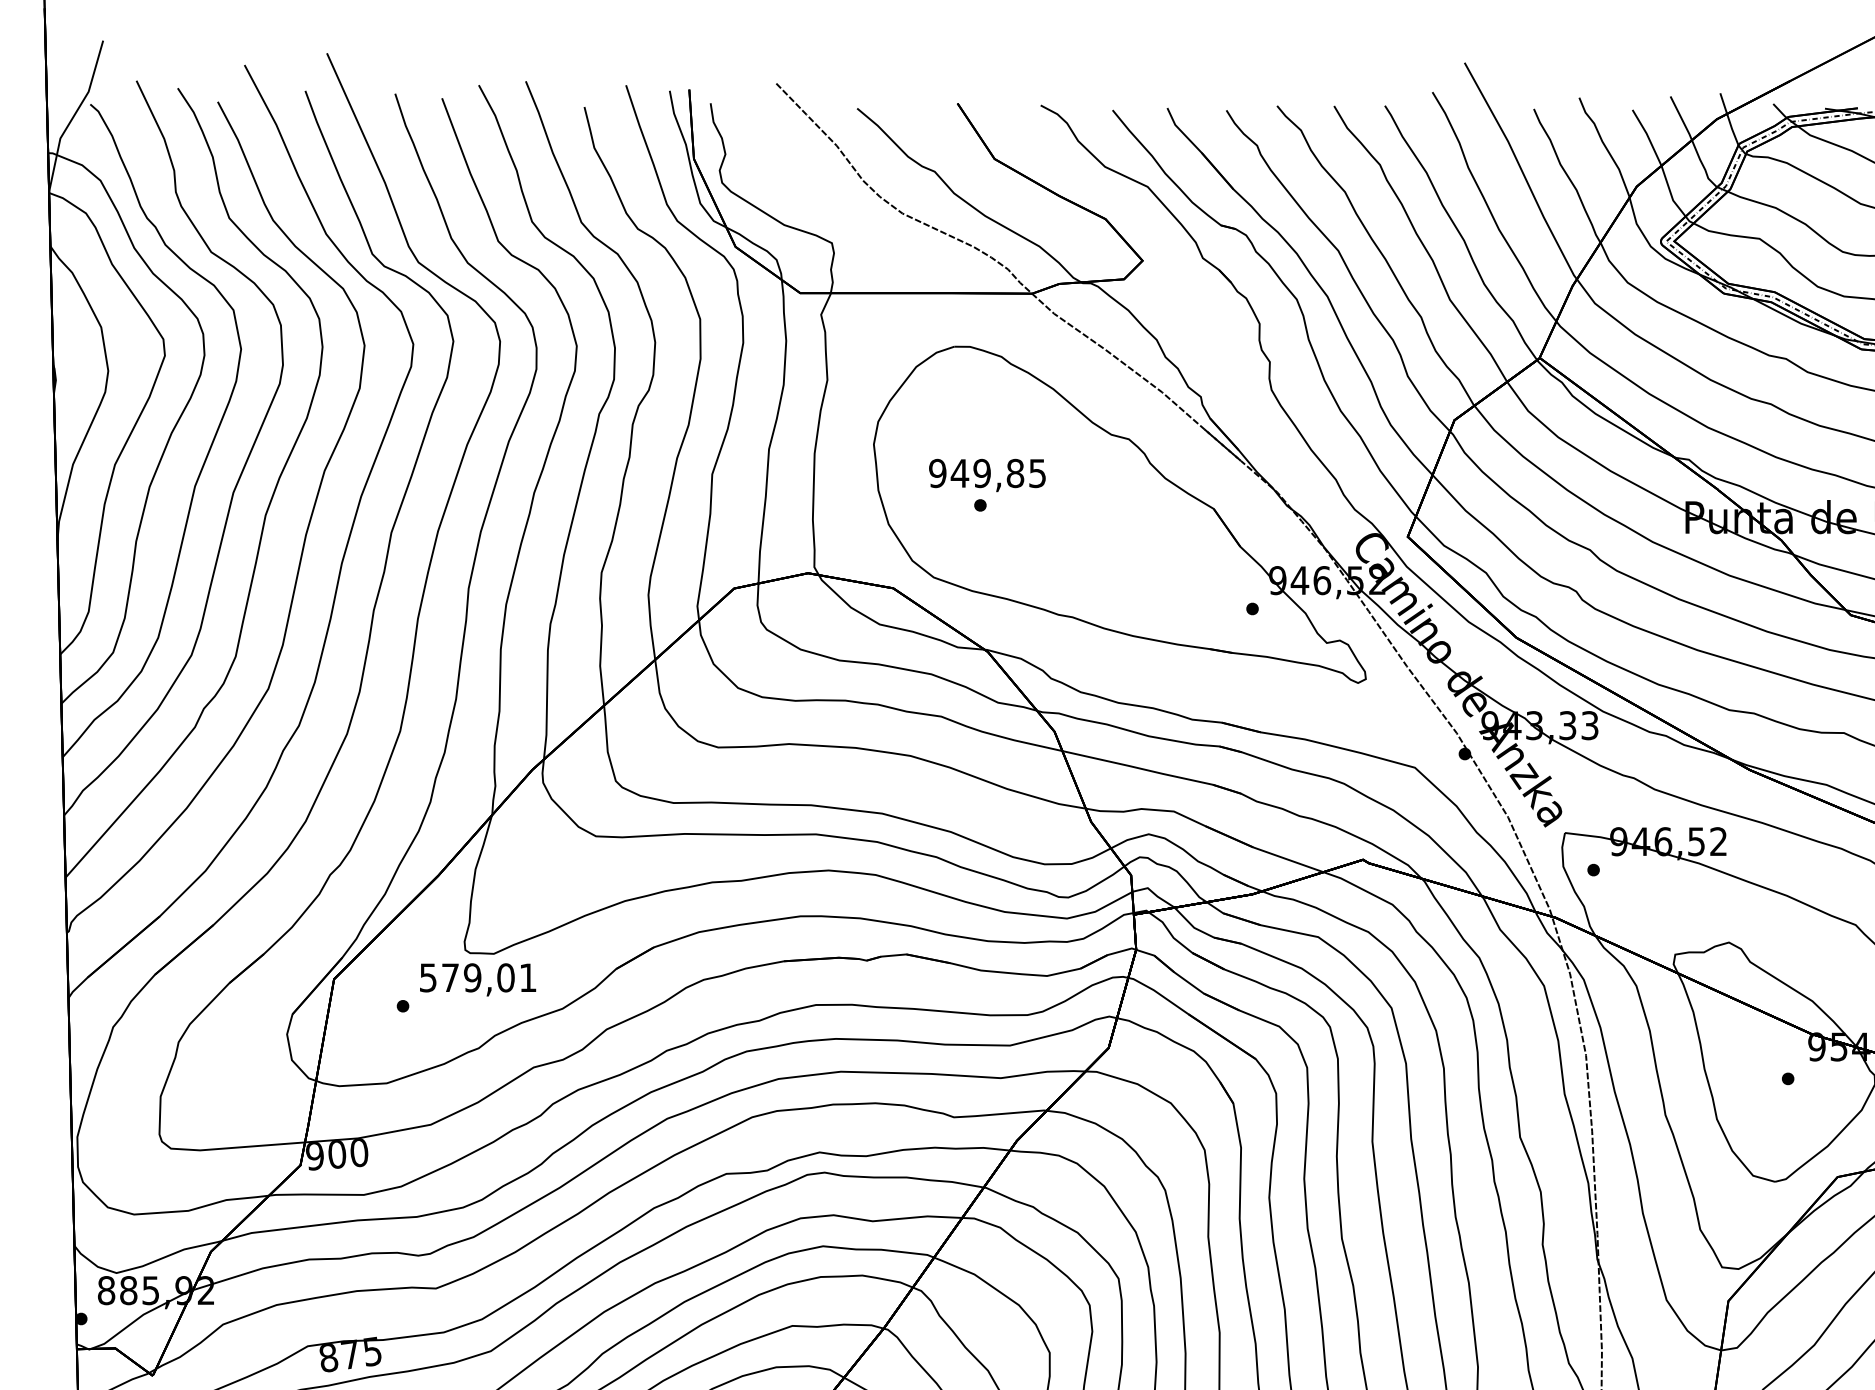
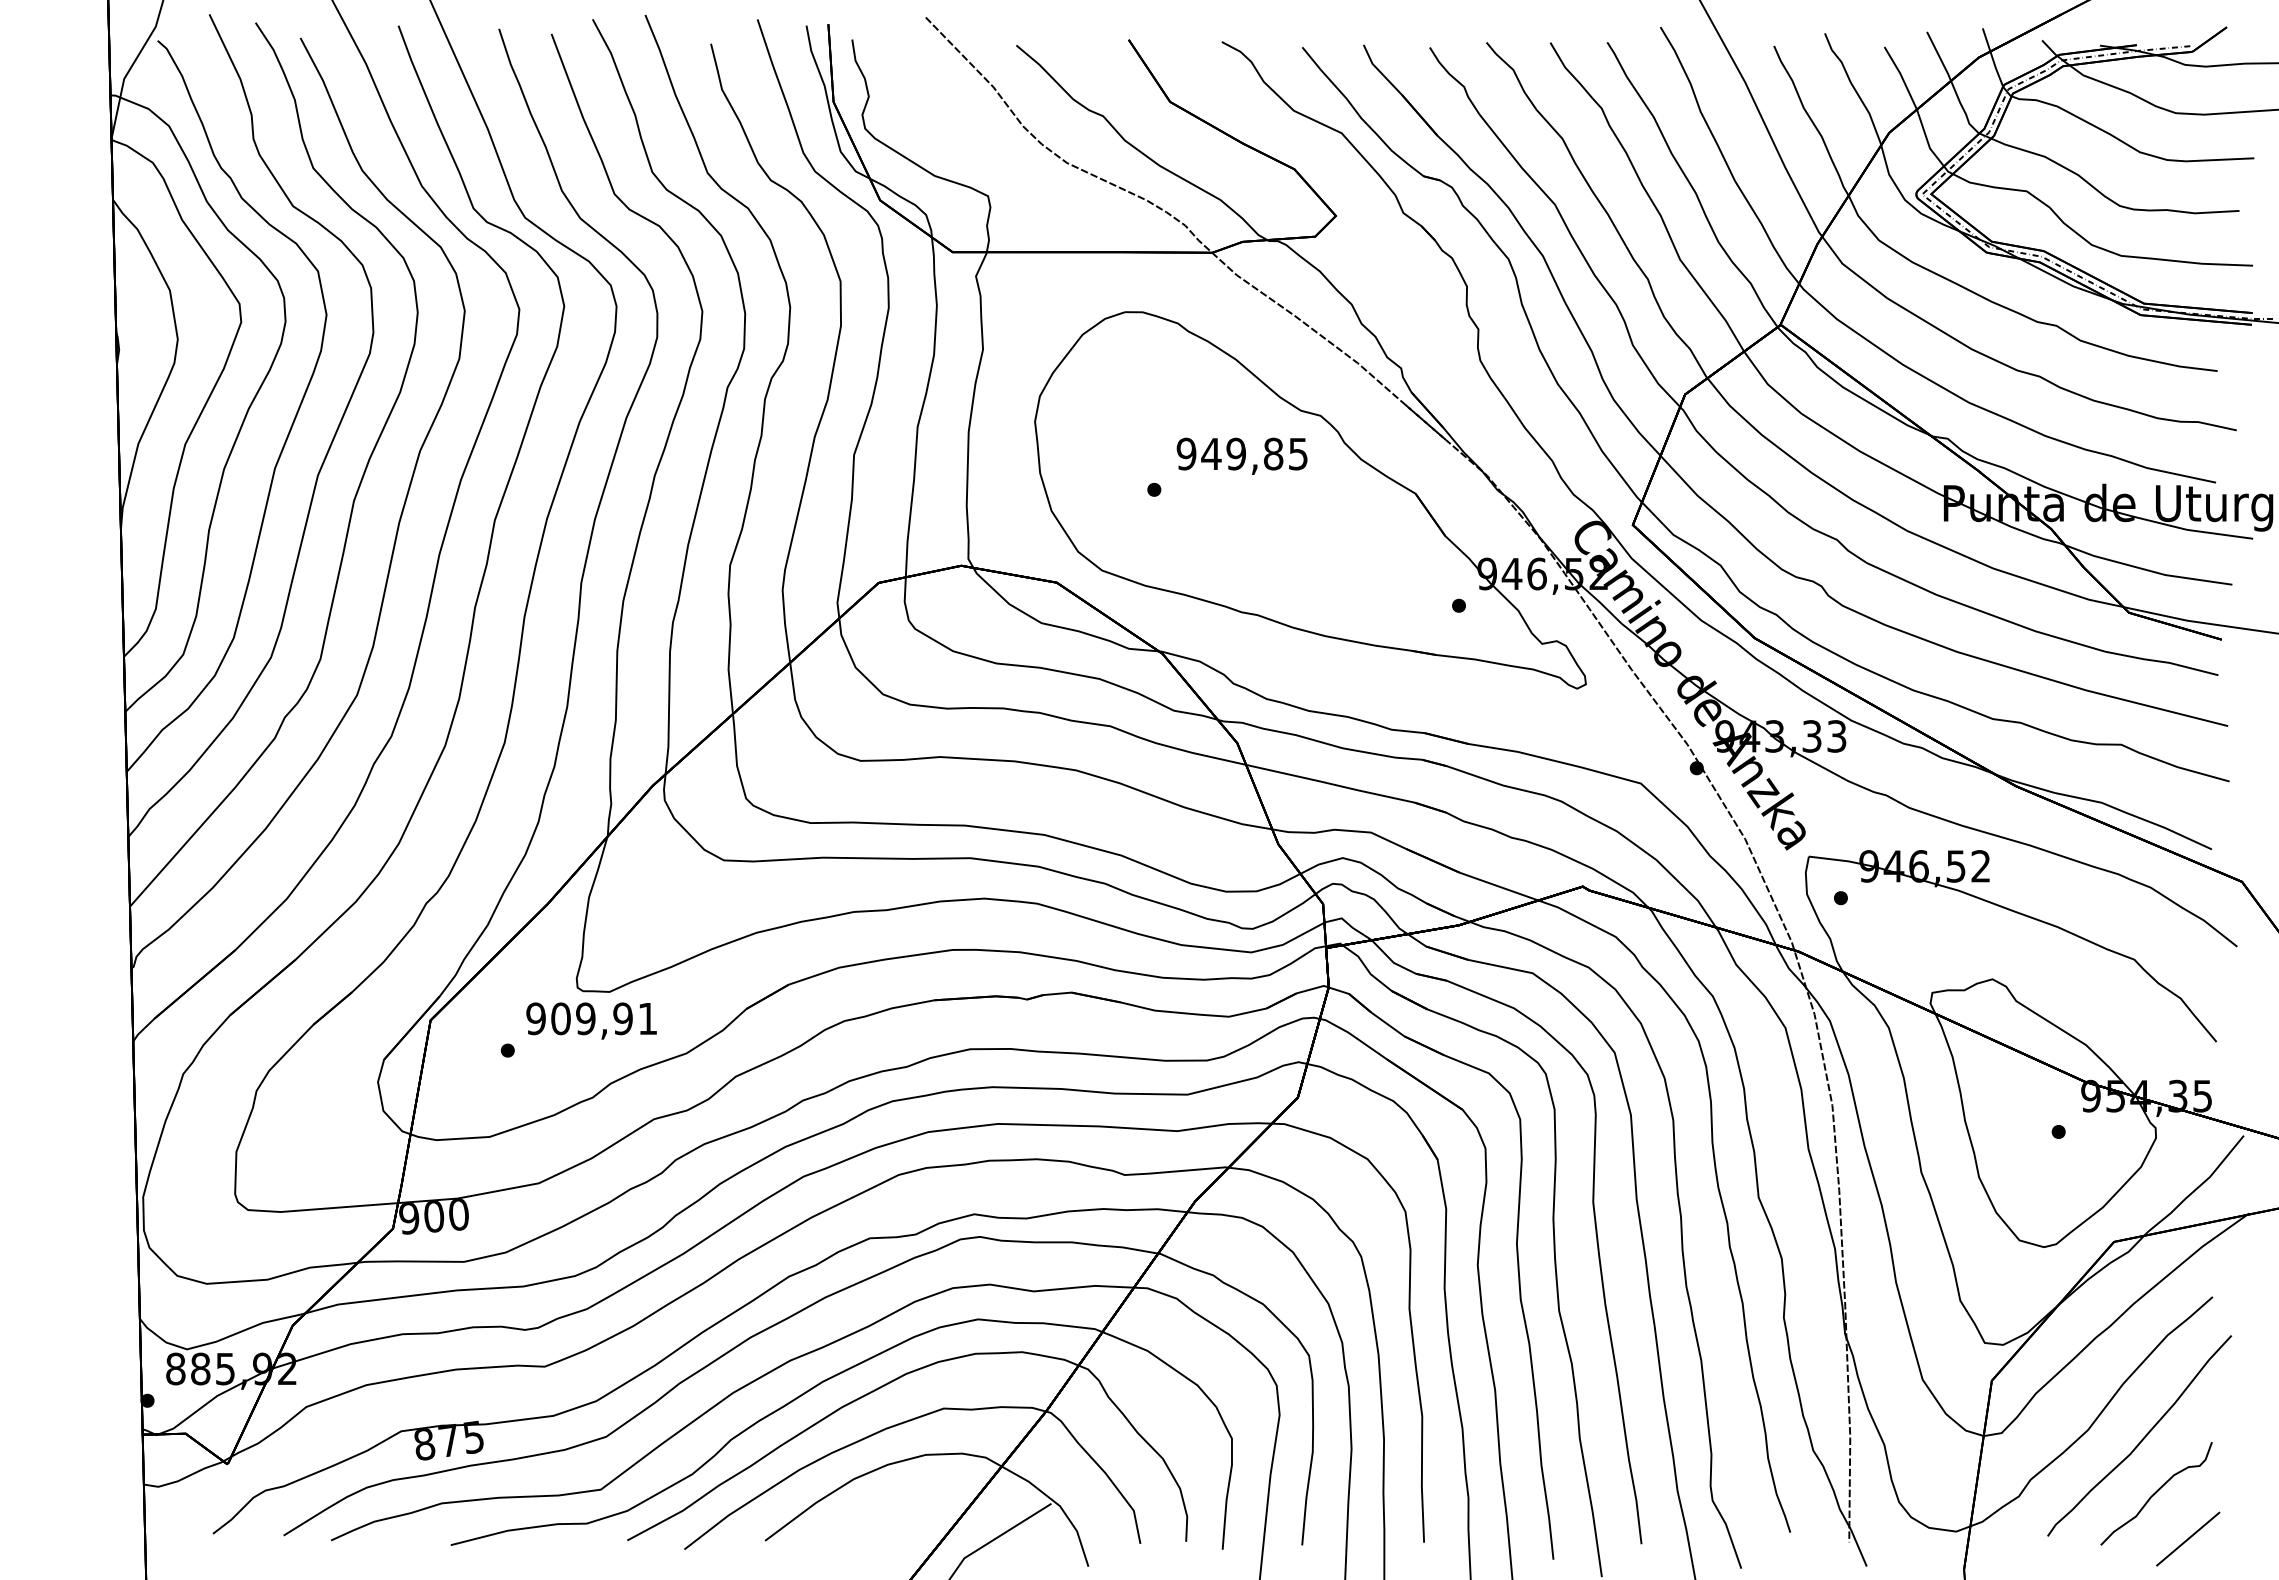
text: (986, 474) -> (1241, 455), moved
text: (467, 977) -> (579, 1018), 579,01 -> 909,91

